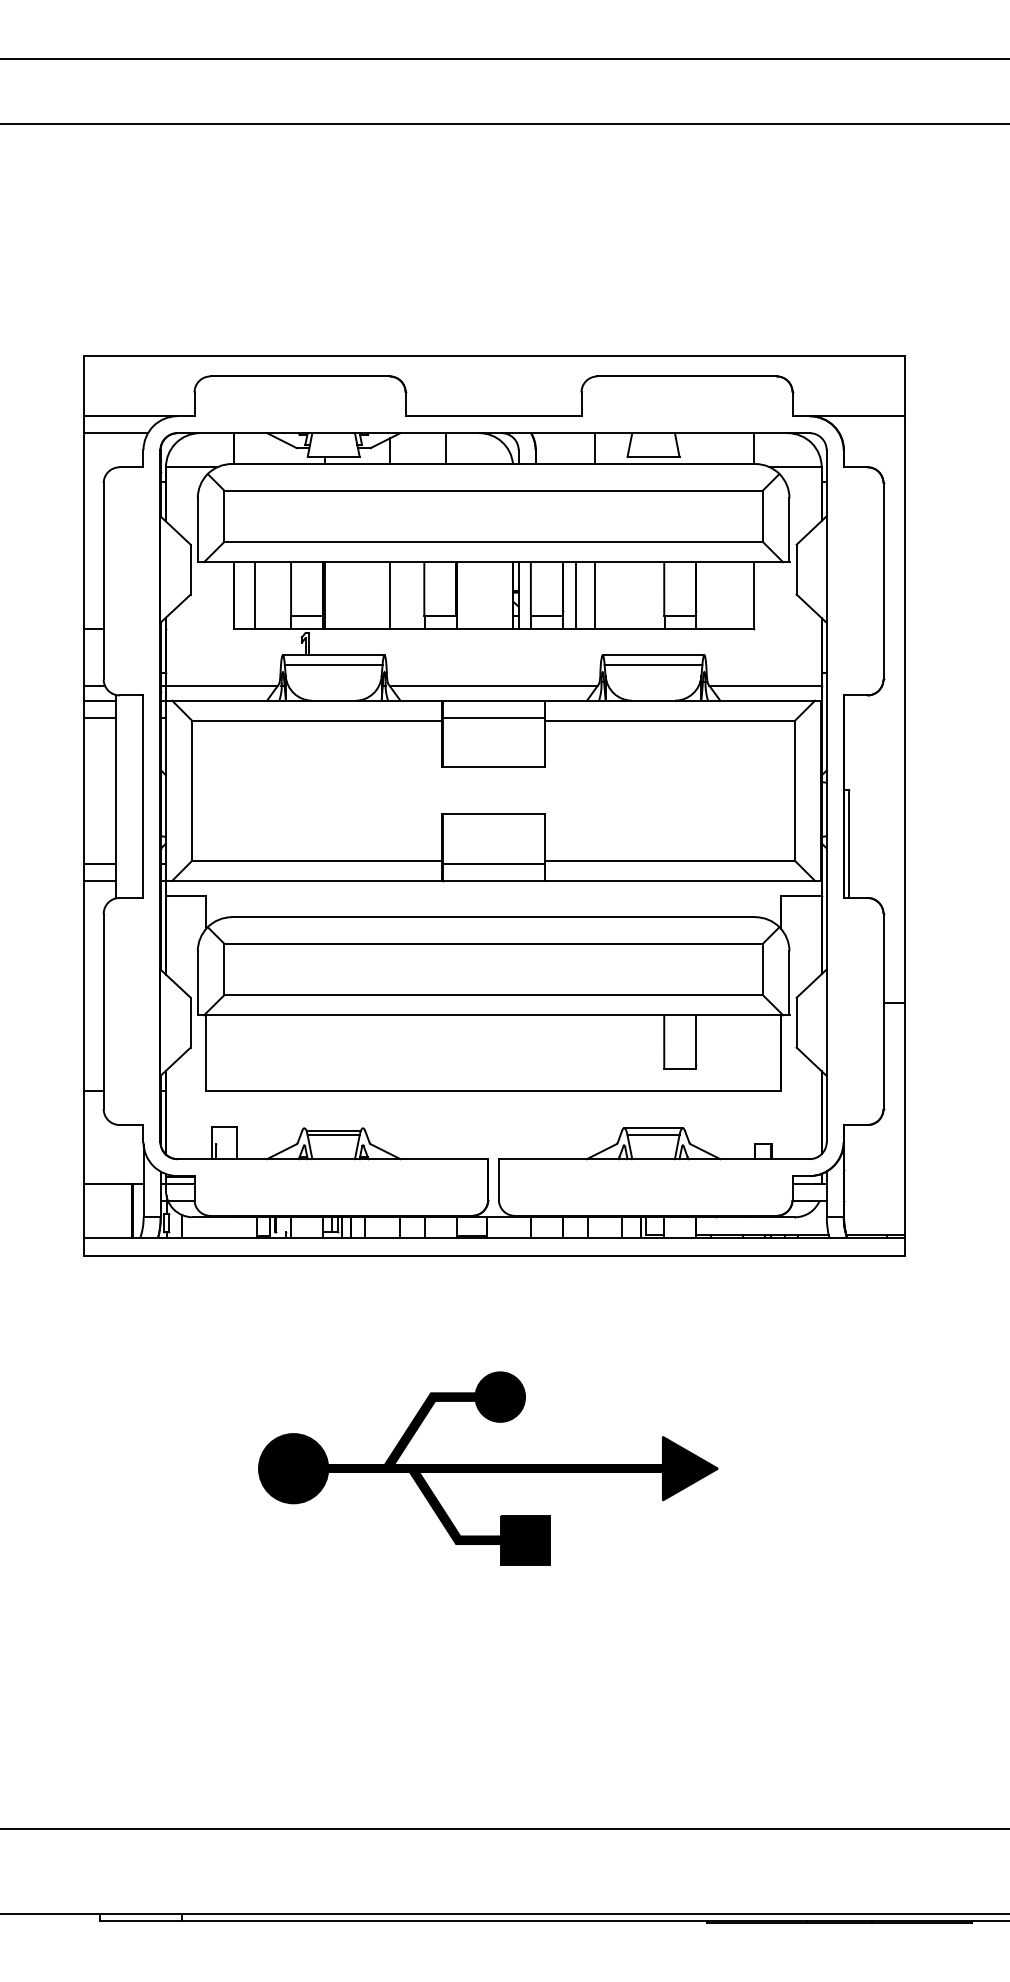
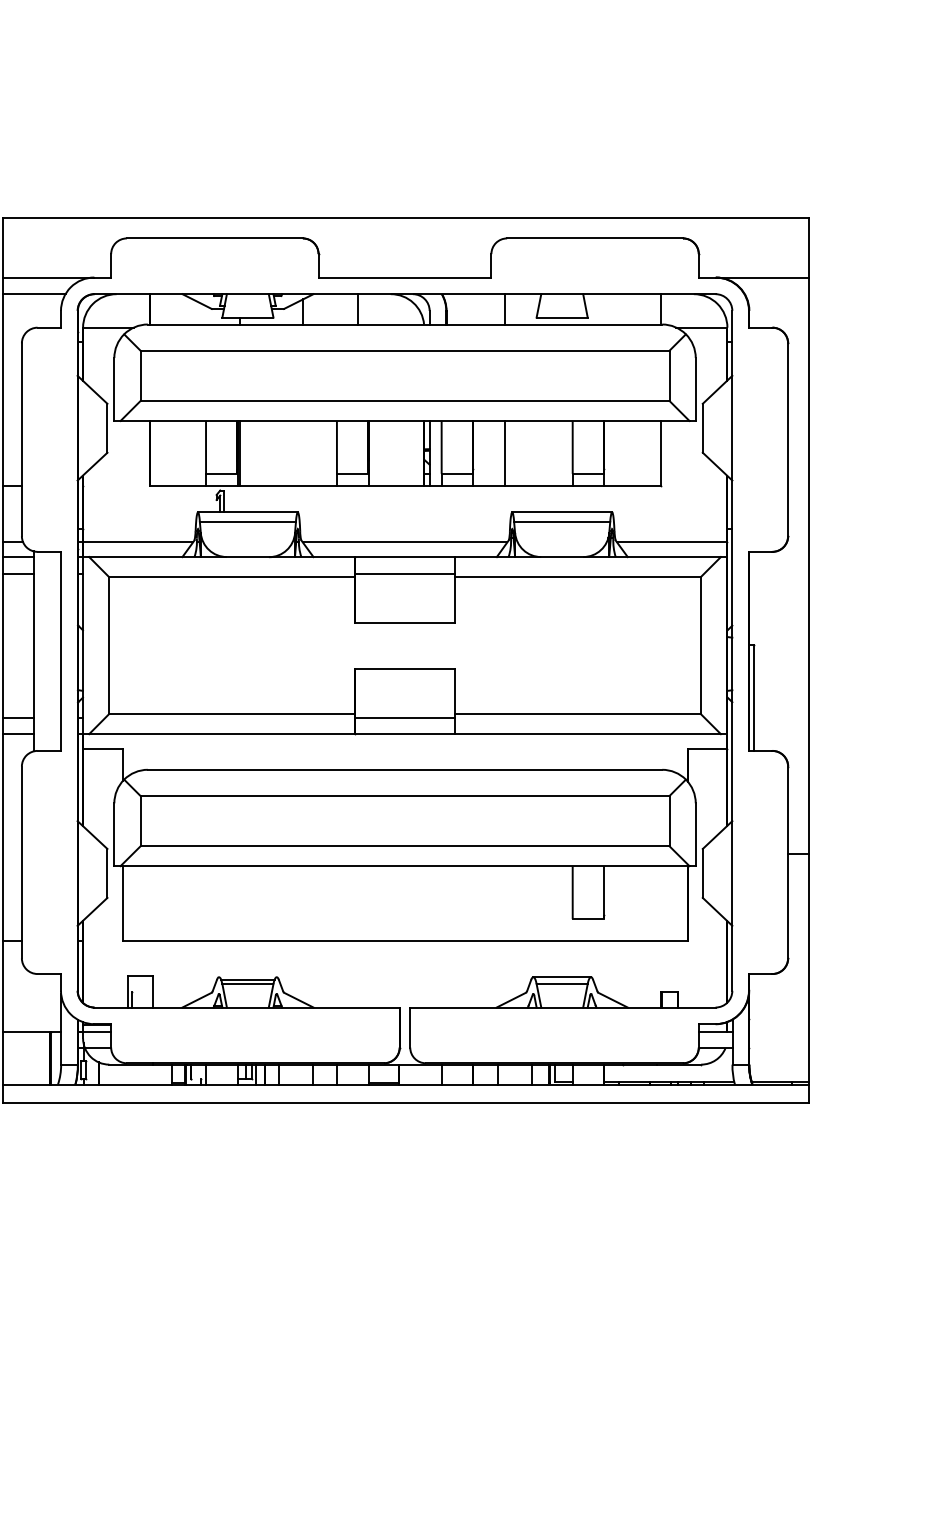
line: (254, 595) -> (170, 453), removed
line: (390, 595) -> (303, 453), removed
line: (575, 595) -> (485, 453), removed
part: (488, 1468) -> (400, 1311), removed

